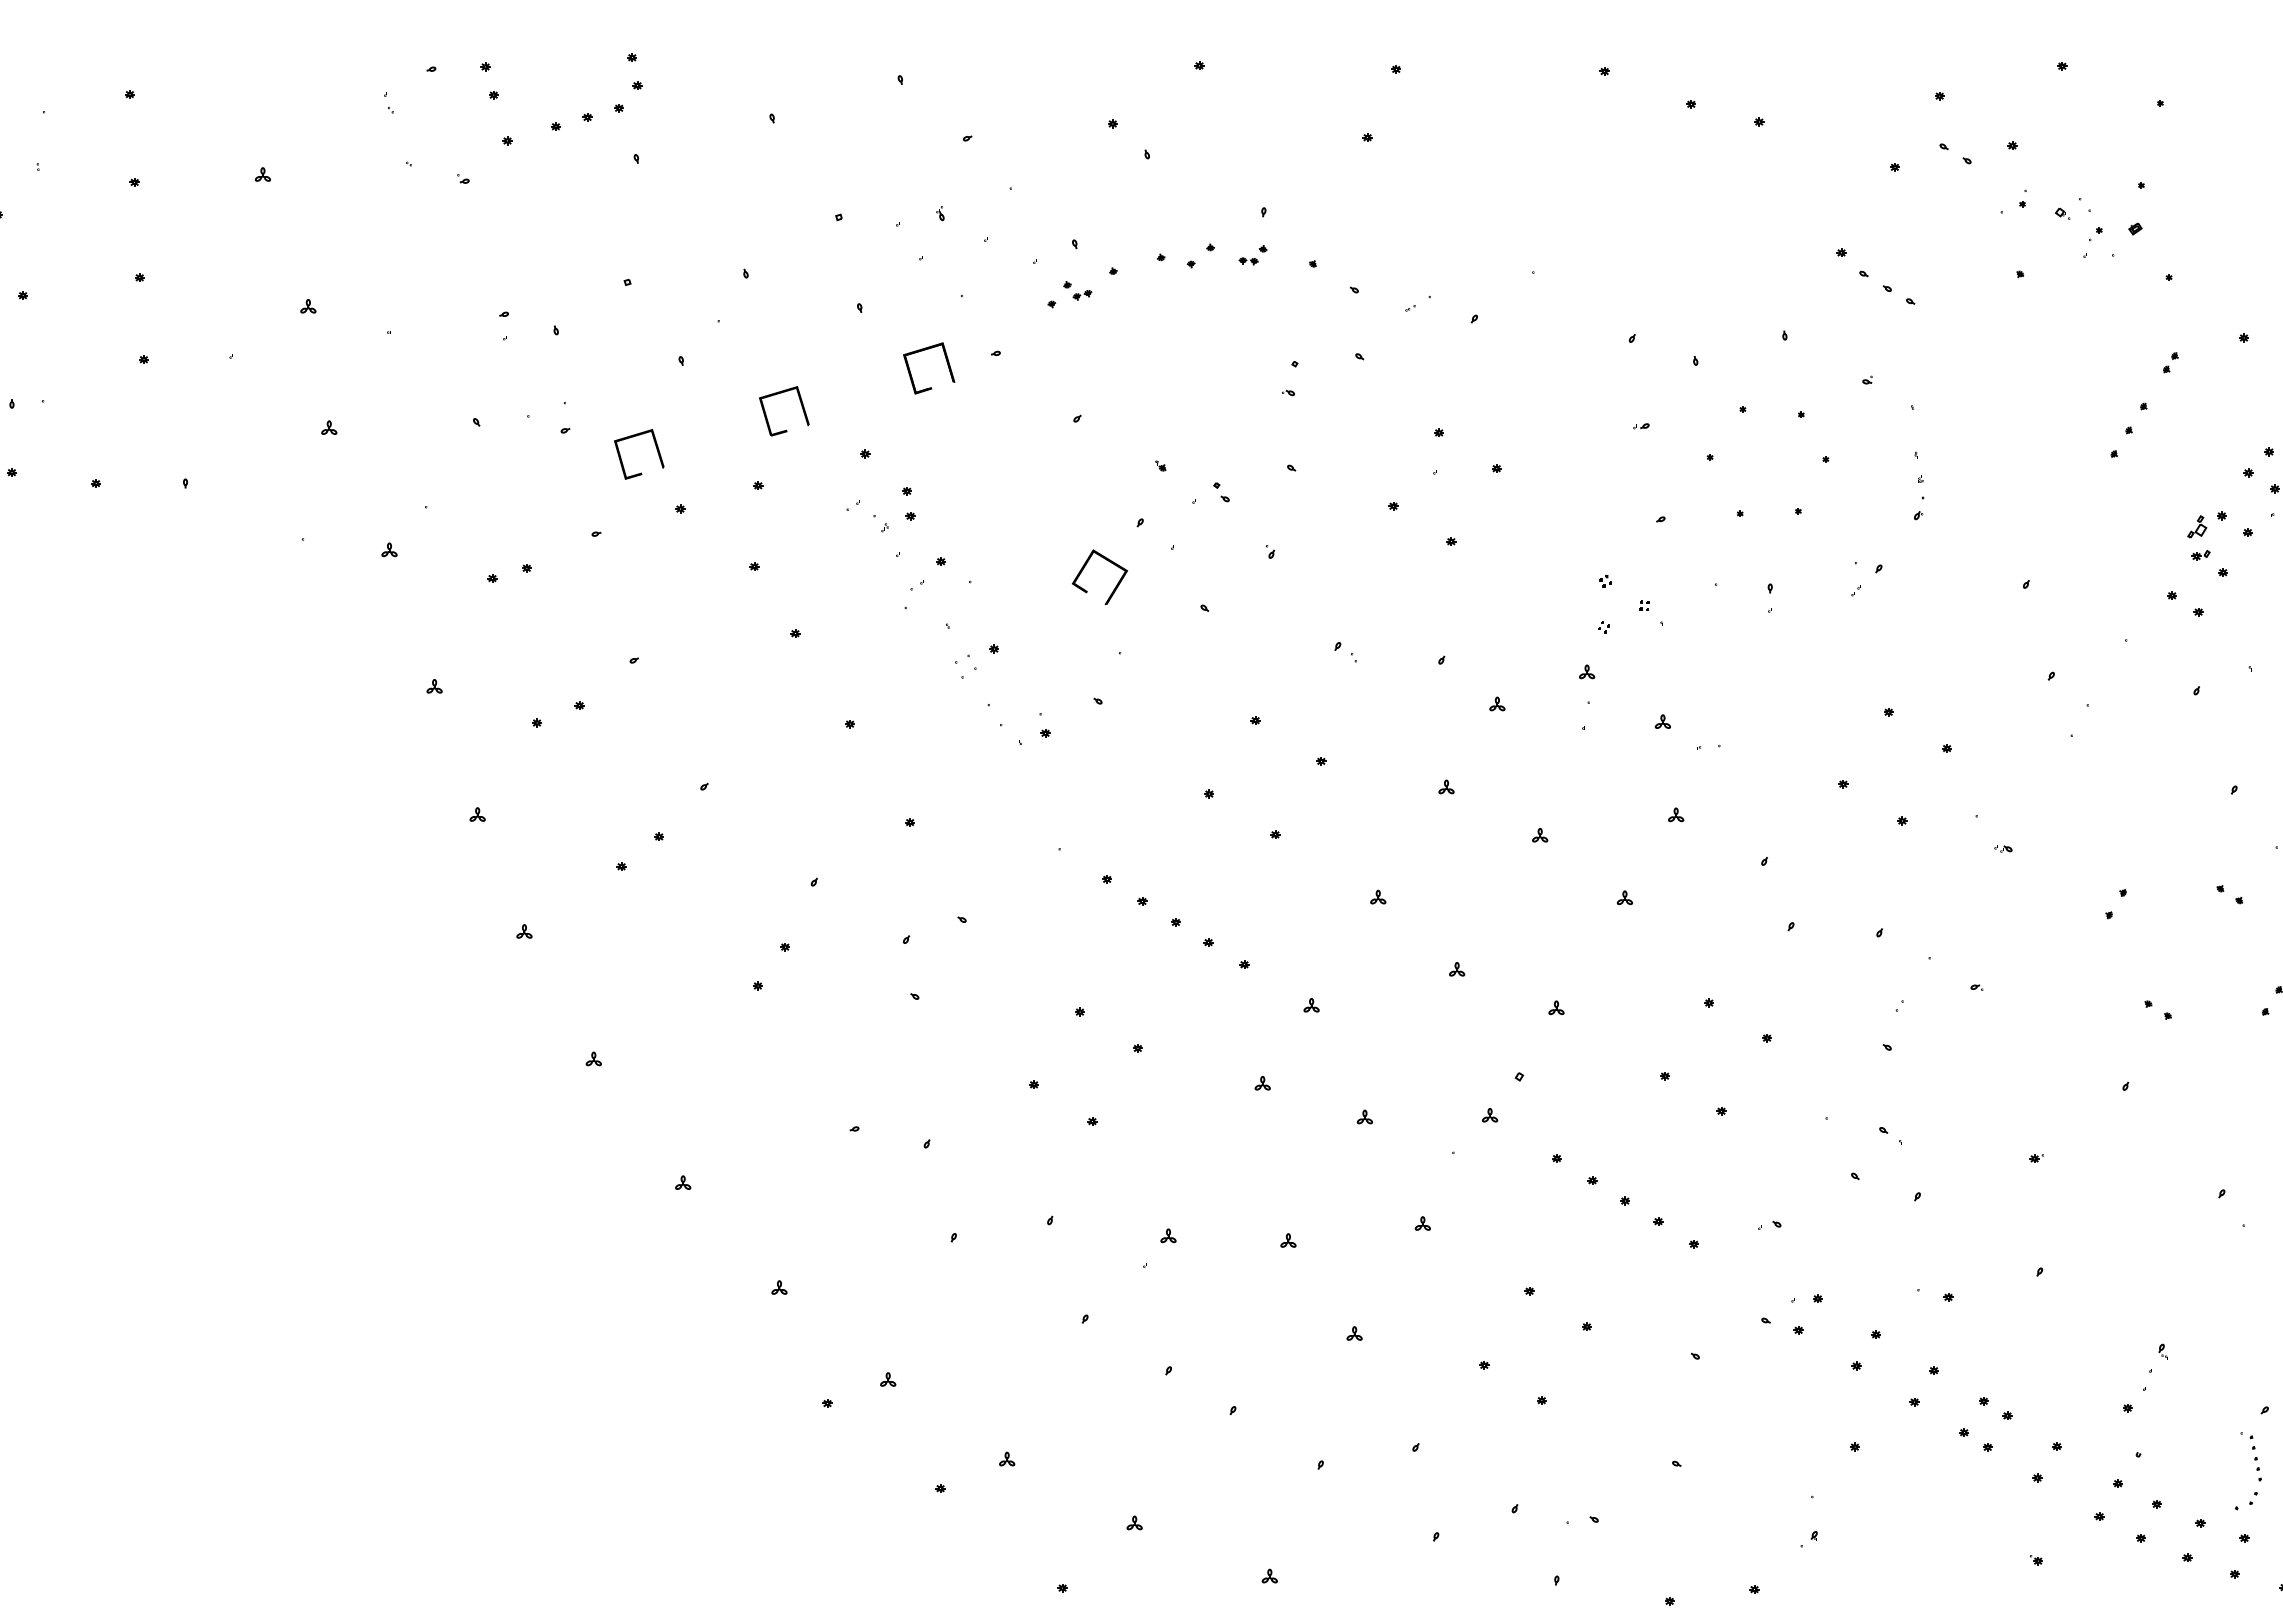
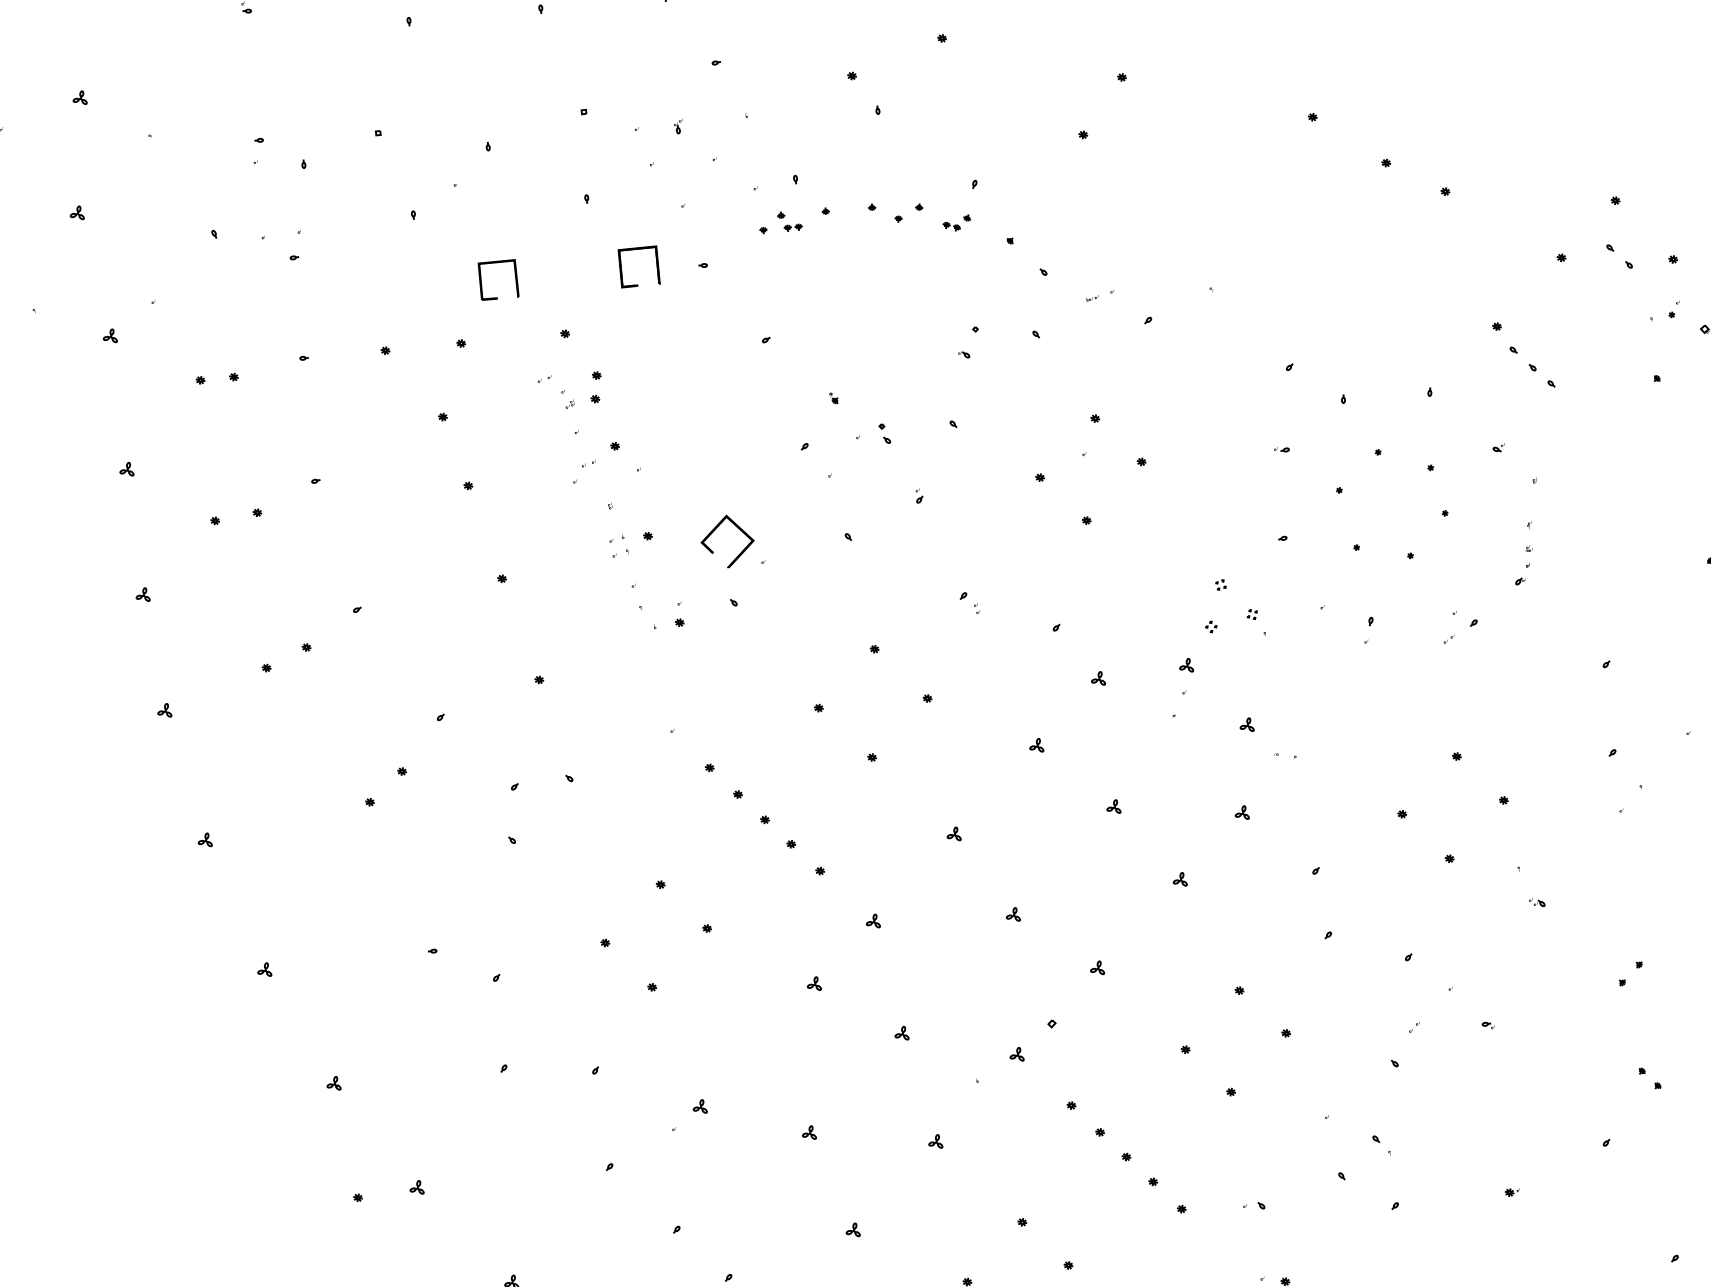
part: (656, 449) -> (374, 291), removed
part: (1116, 584) -> (741, 551), moved

